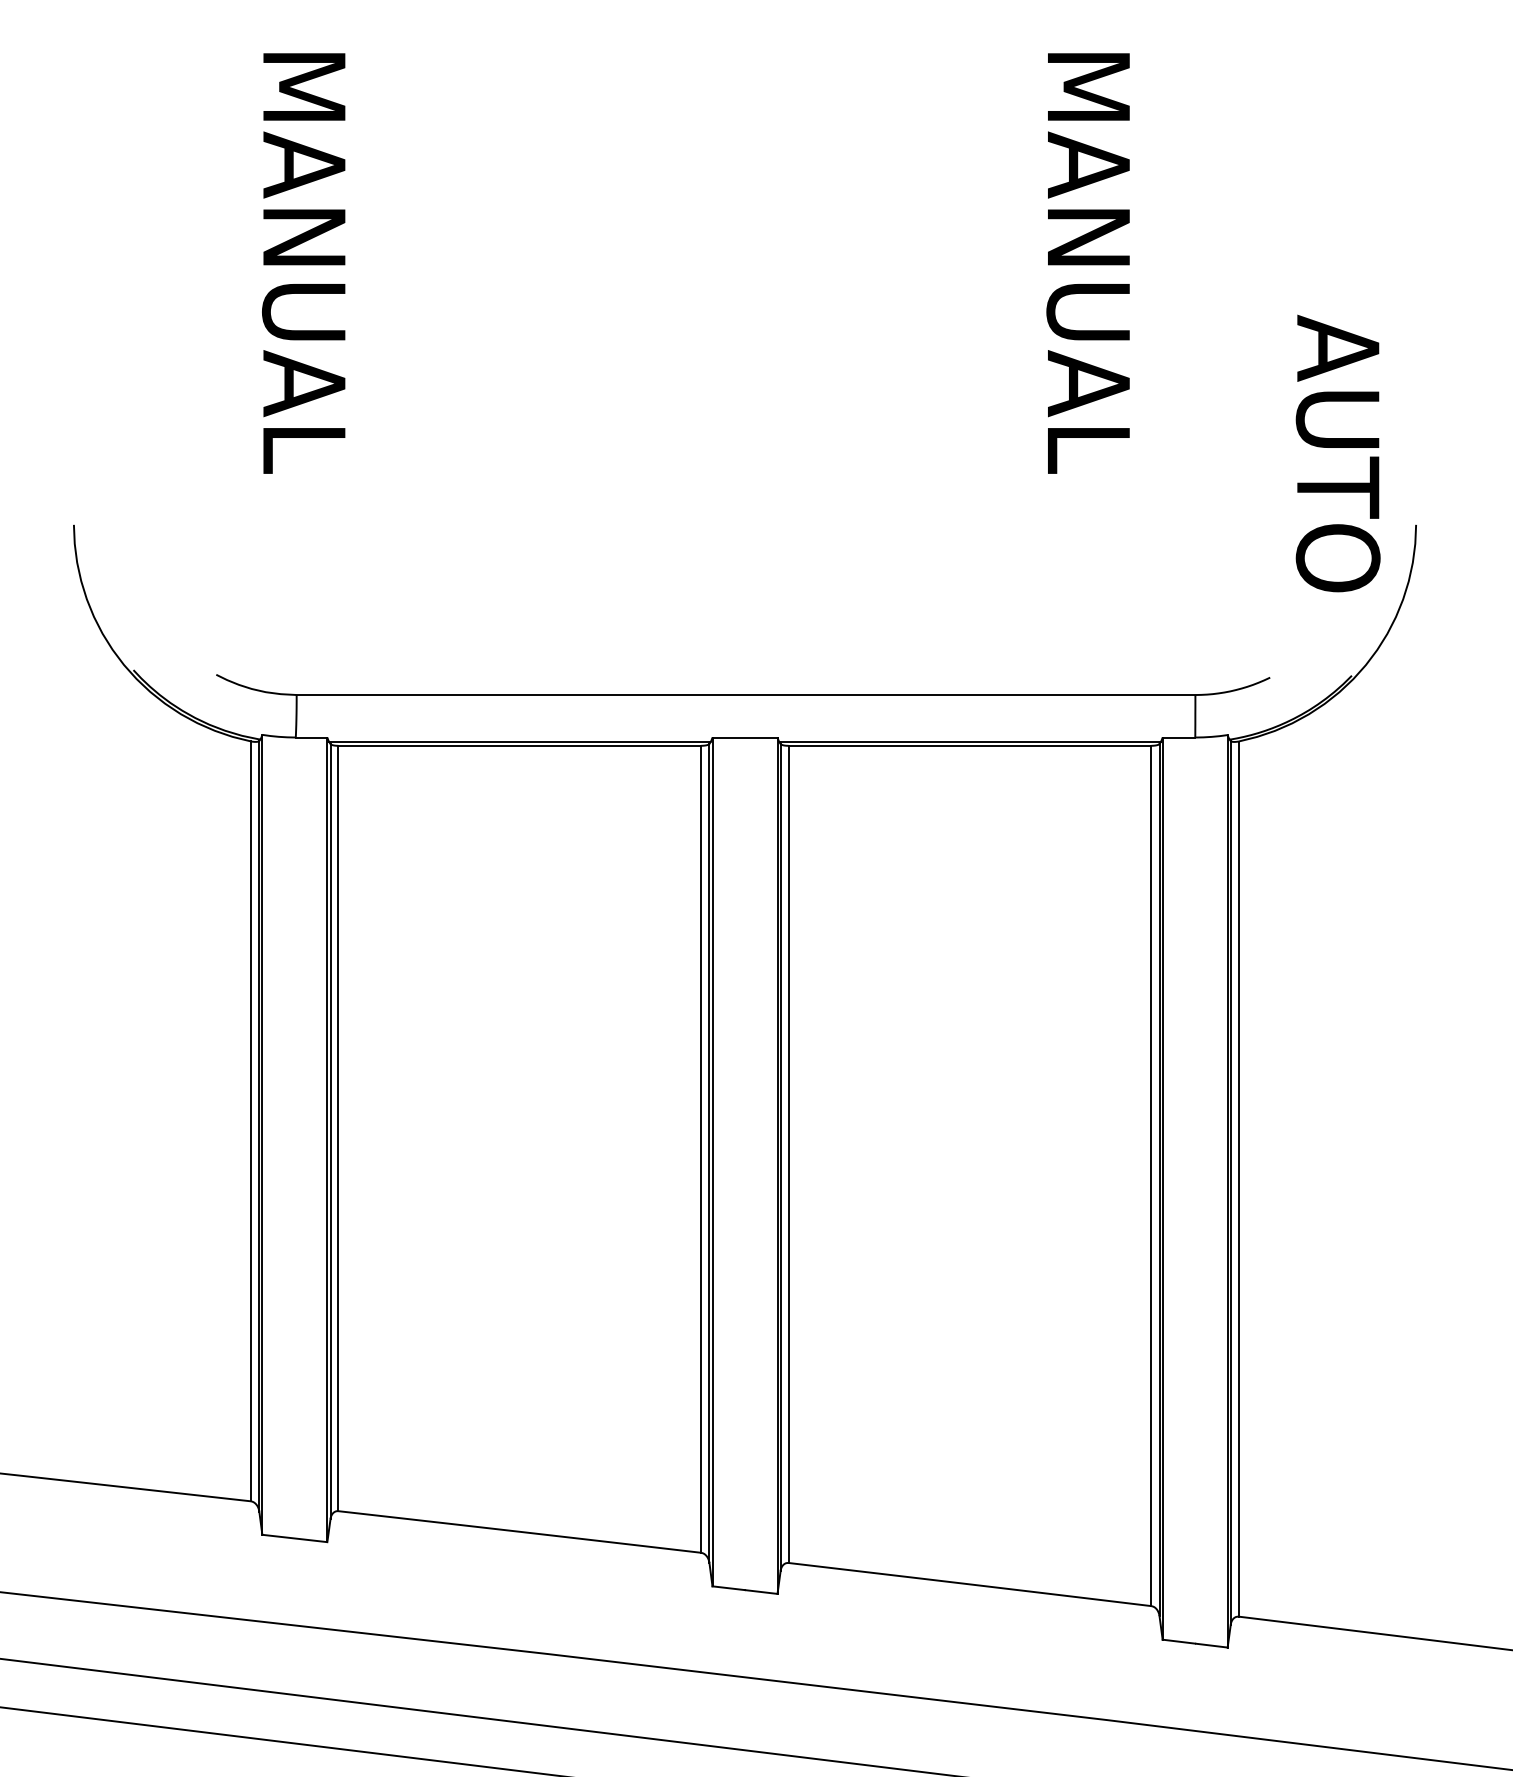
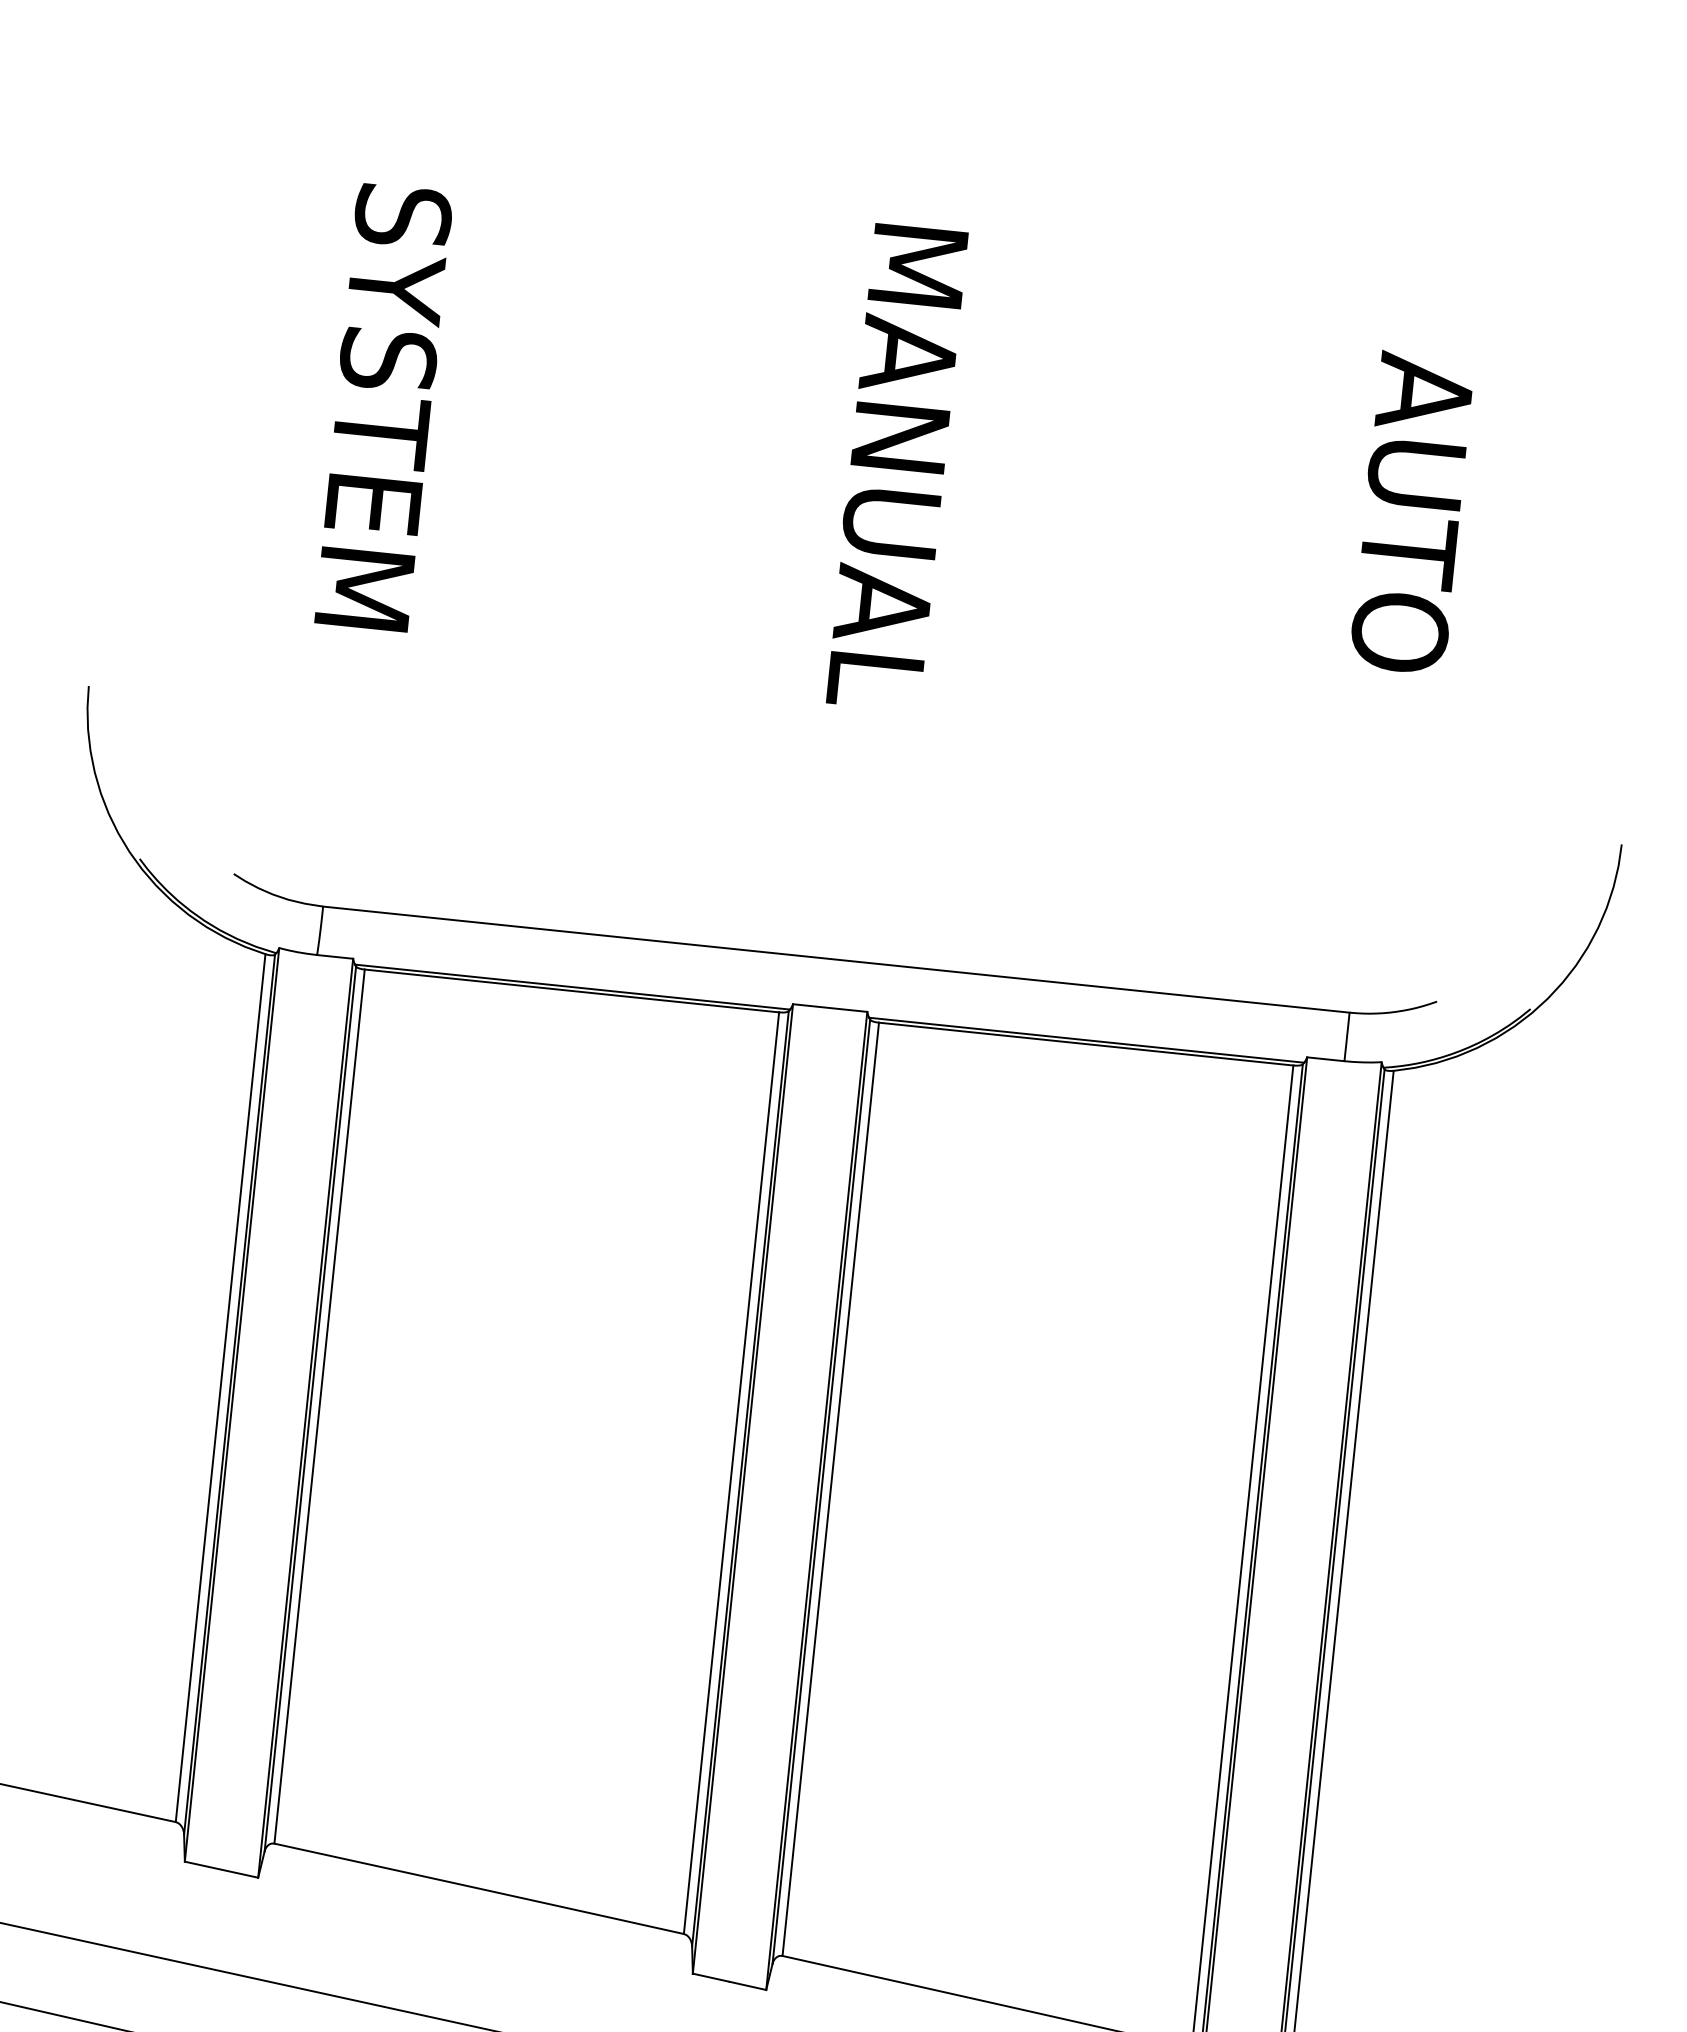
text: (304, 263) -> (383, 414), MANUAL -> SYSTEM
text: (1087, 263) -> (895, 467), moved
text: (1337, 453) -> (1411, 512), moved

